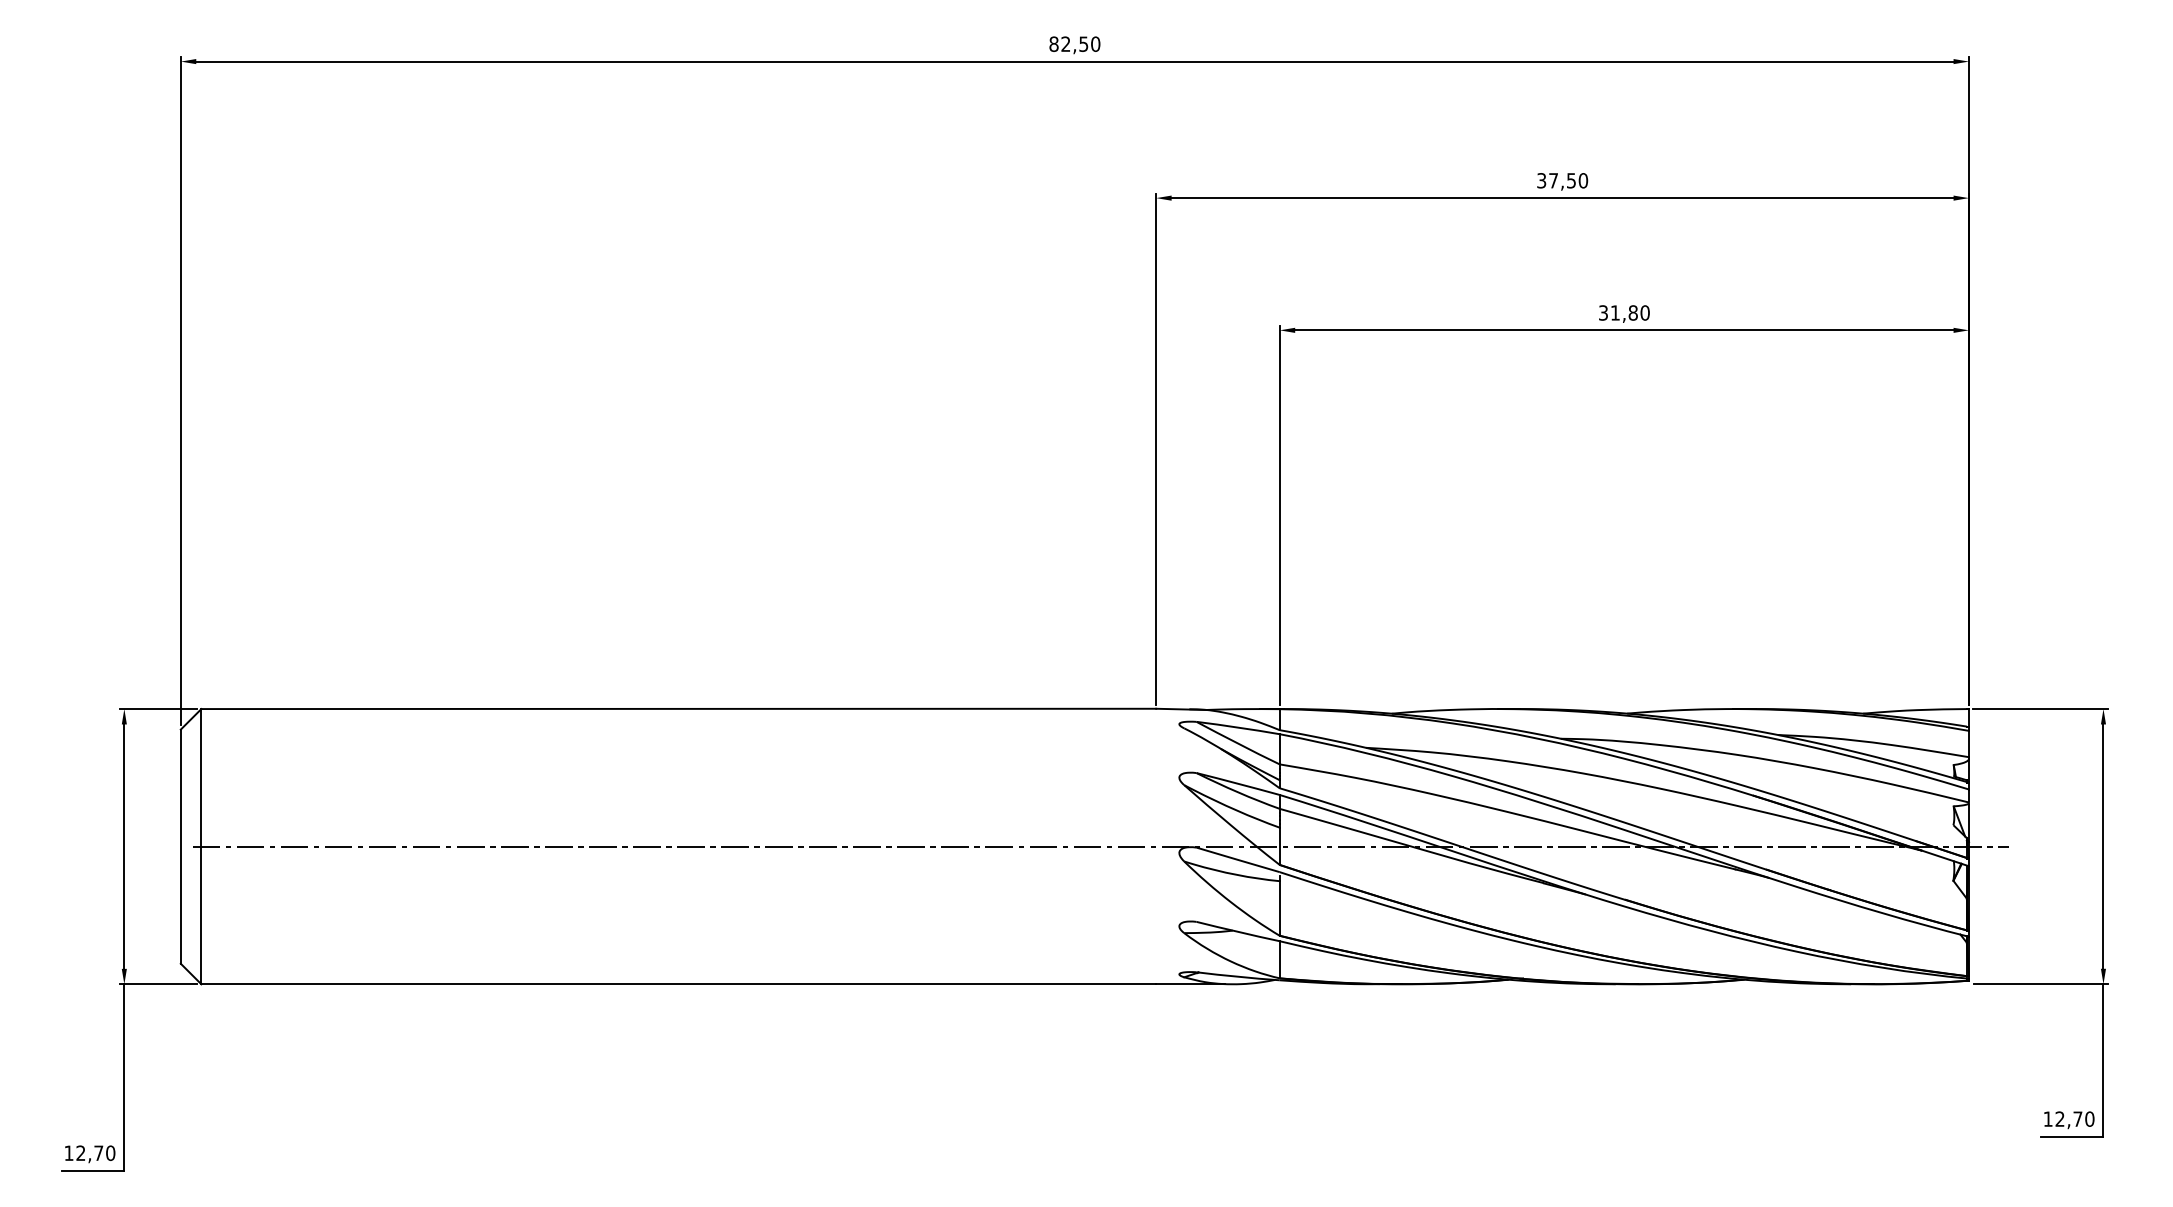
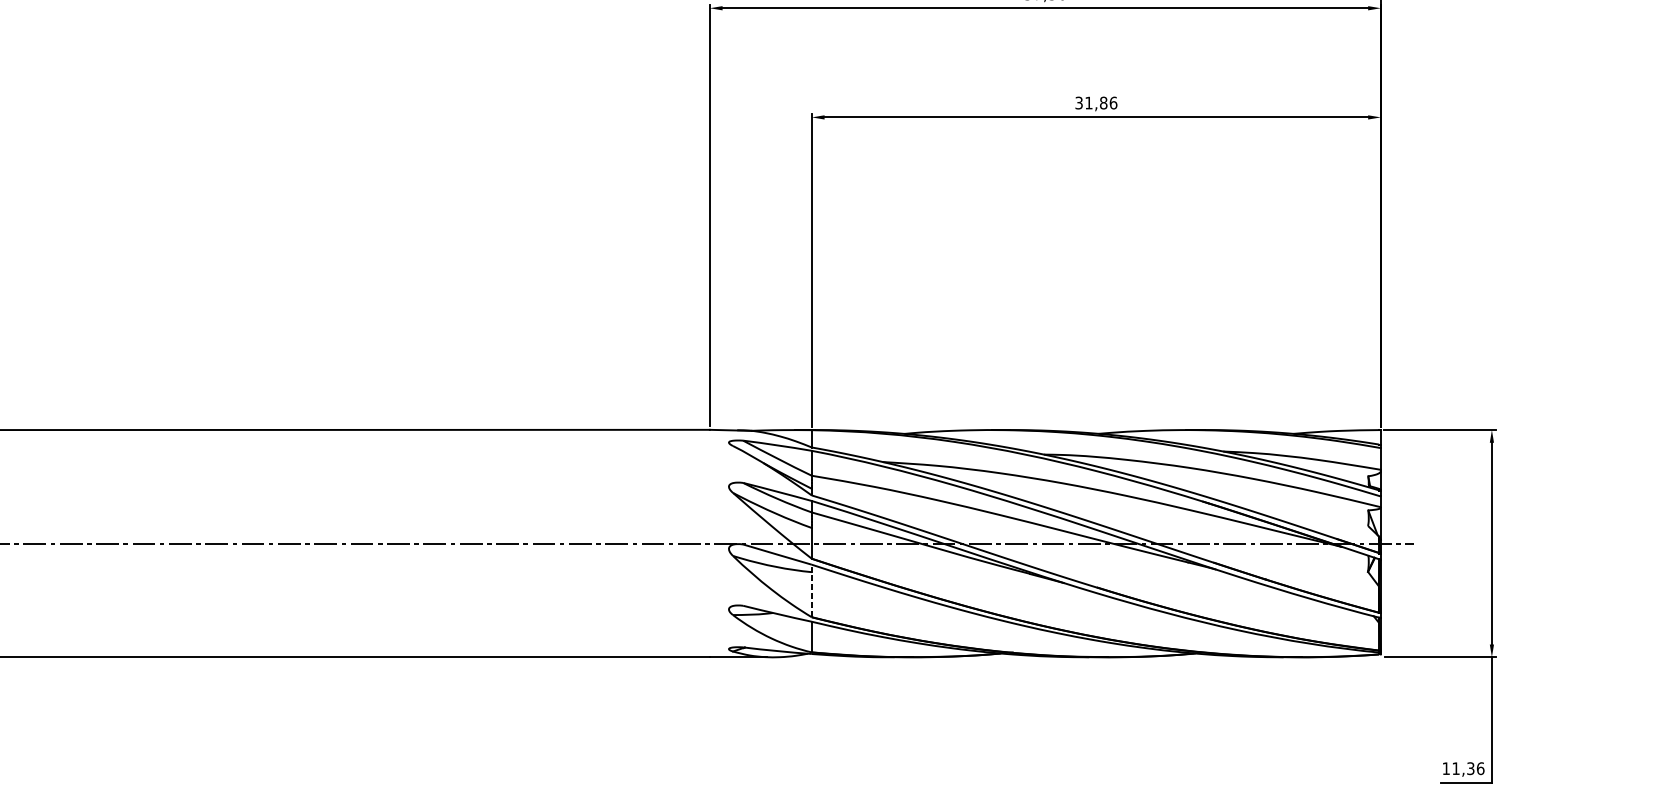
text: (1644, 312) -> (1112, 102), 31,80 -> 31,86
line: (1279, 907) -> (811, 593), solid -> dashed
text: (2074, 1118) -> (1467, 768), 12,70 -> 11,36

